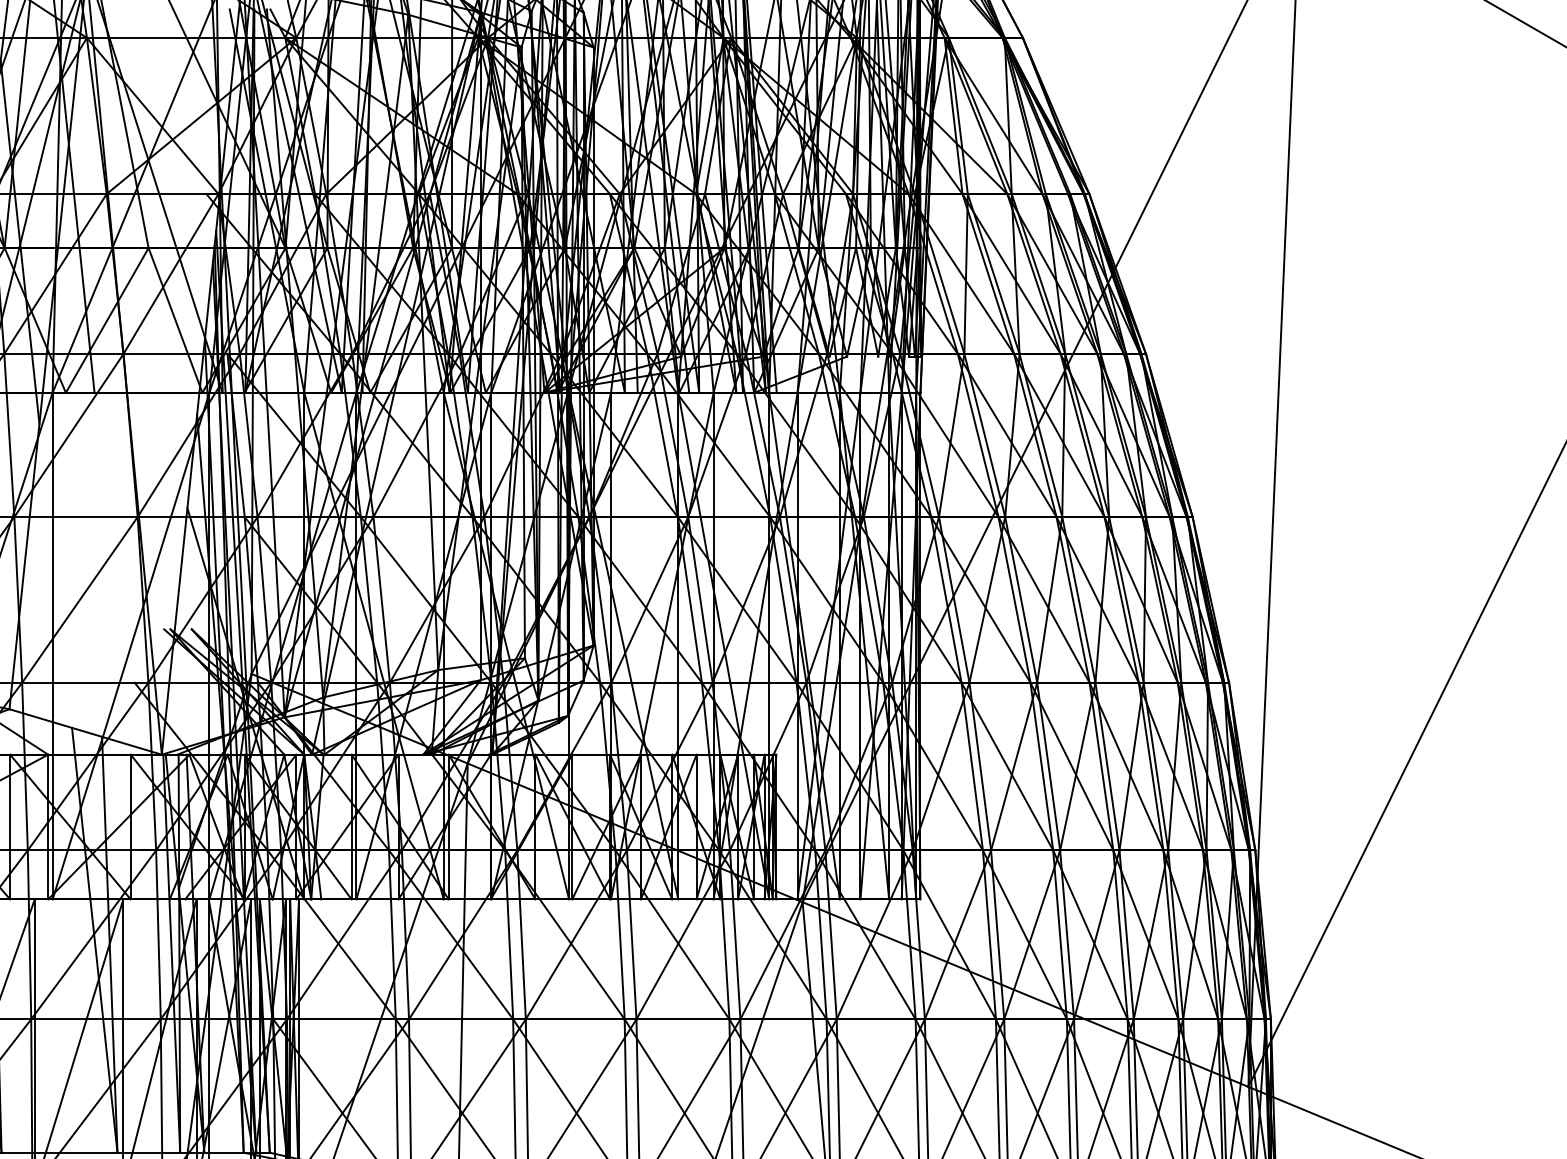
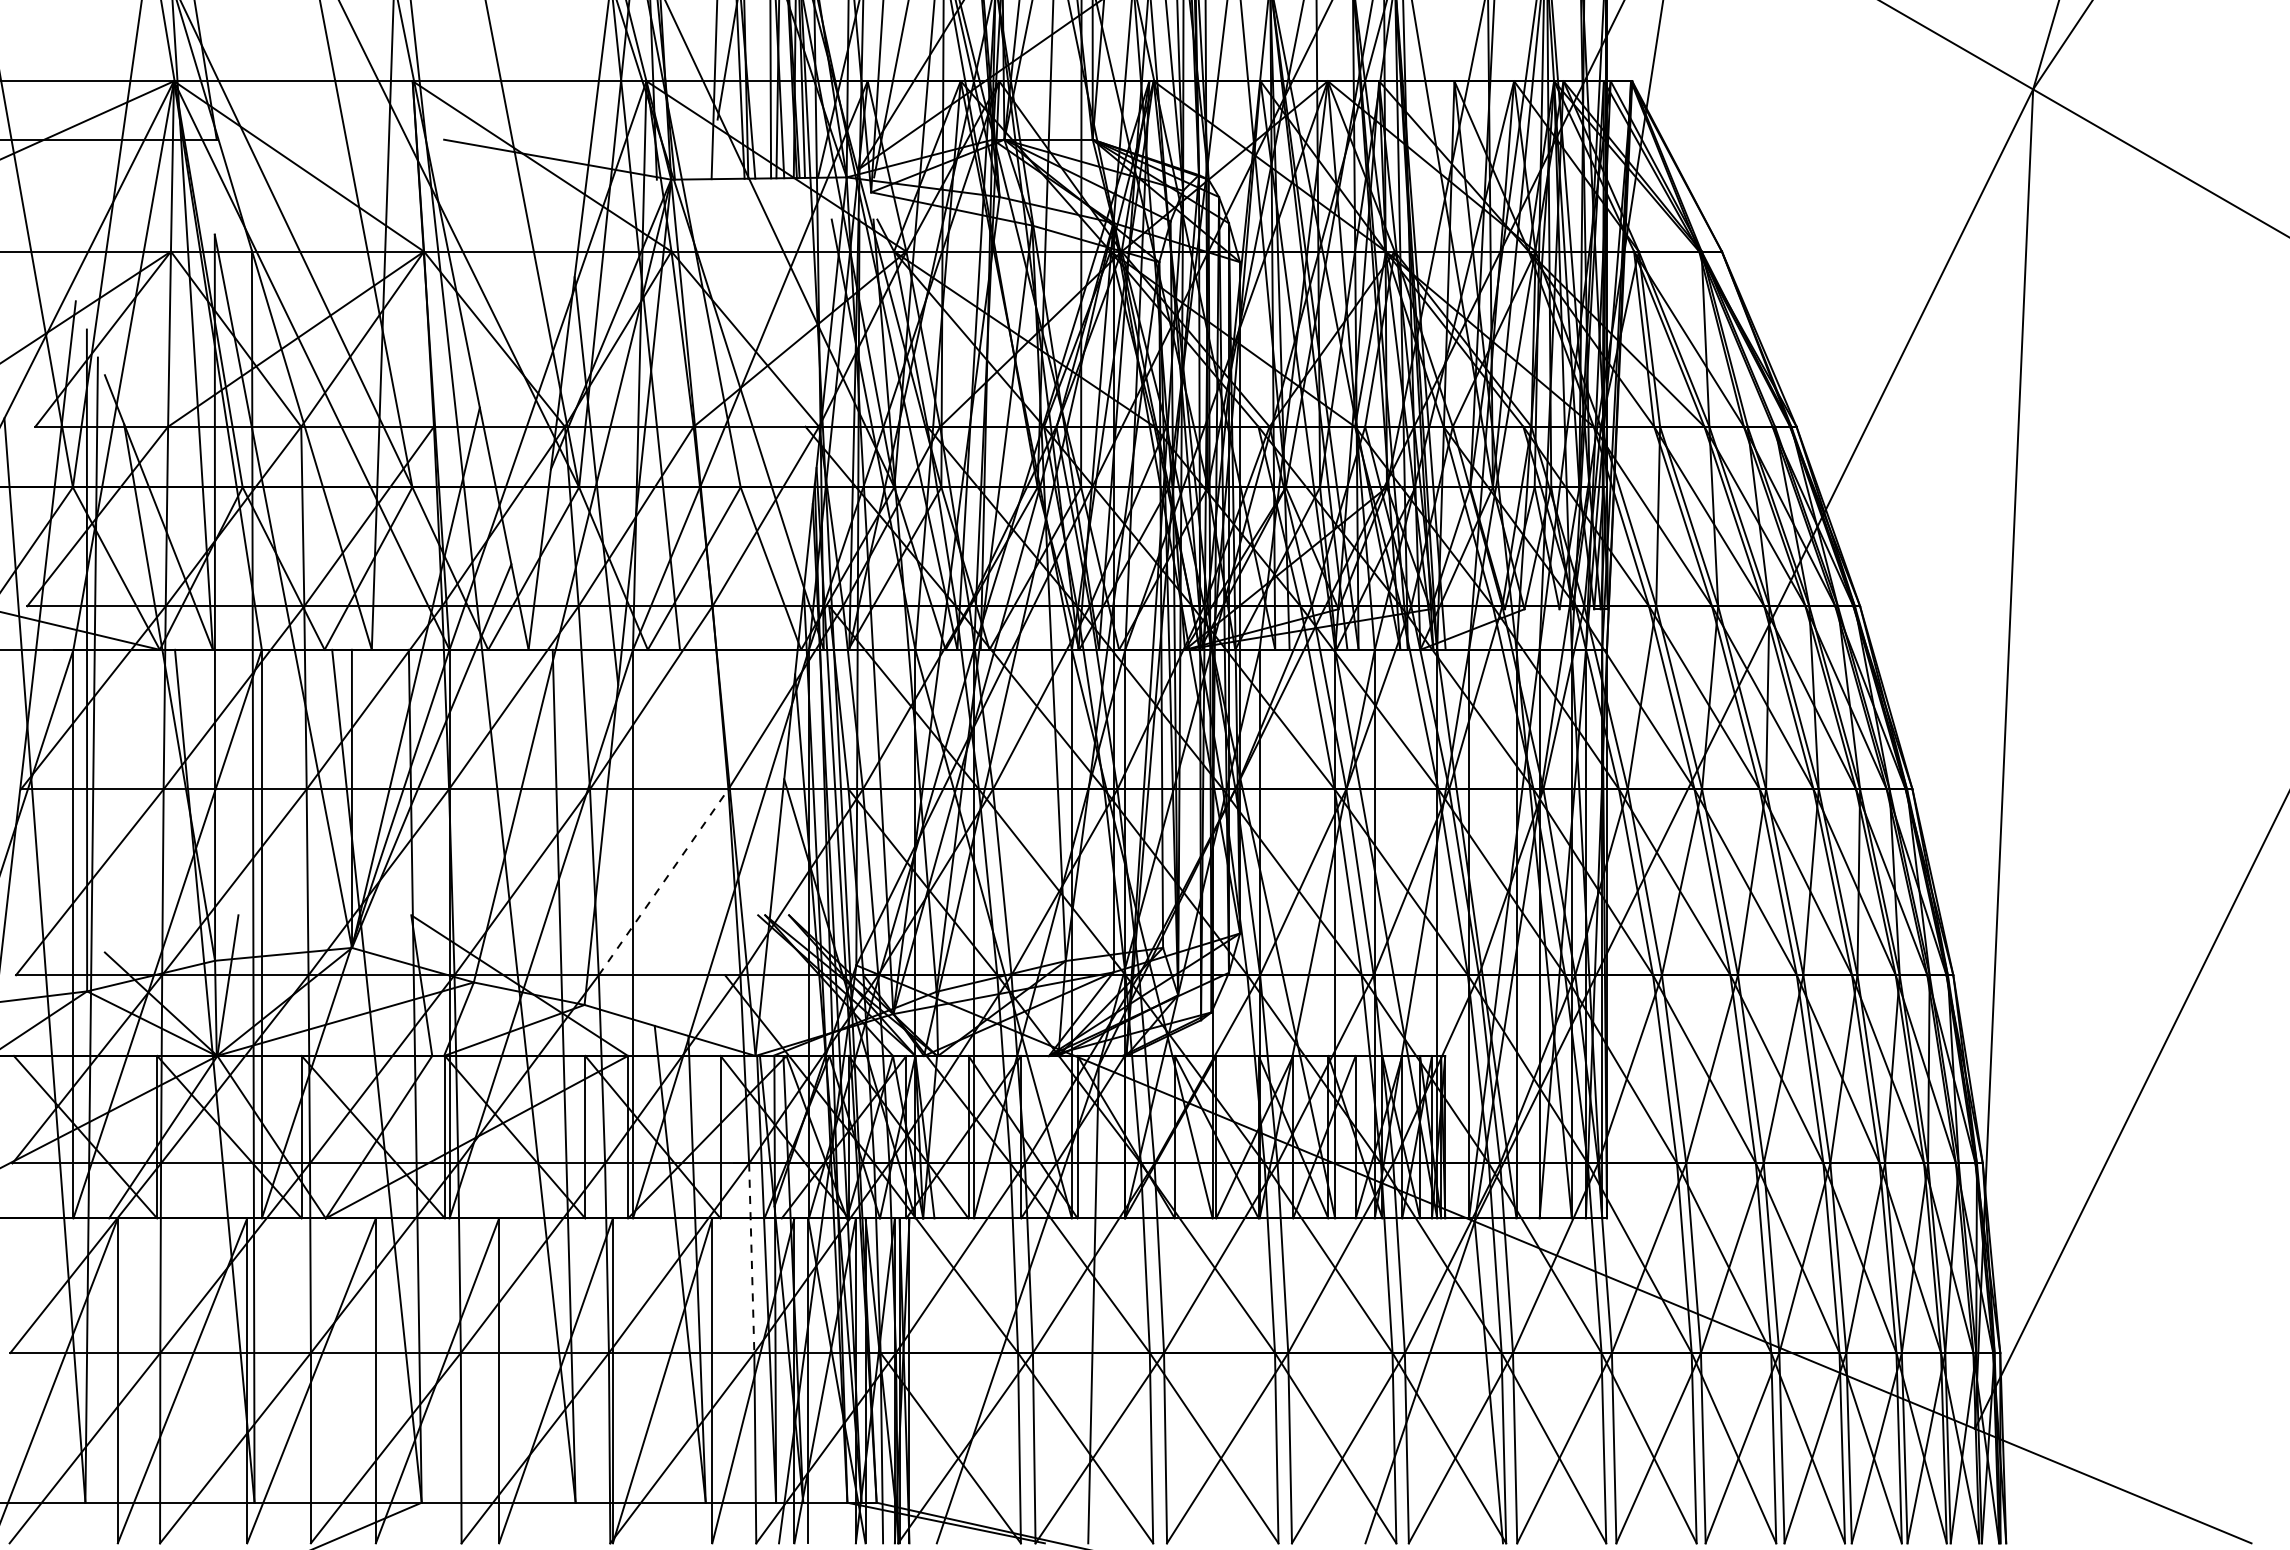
line: (79, 599) -> (663, 881), solid -> dashed
line: (158, 935) -> (751, 1258), solid -> dashed

